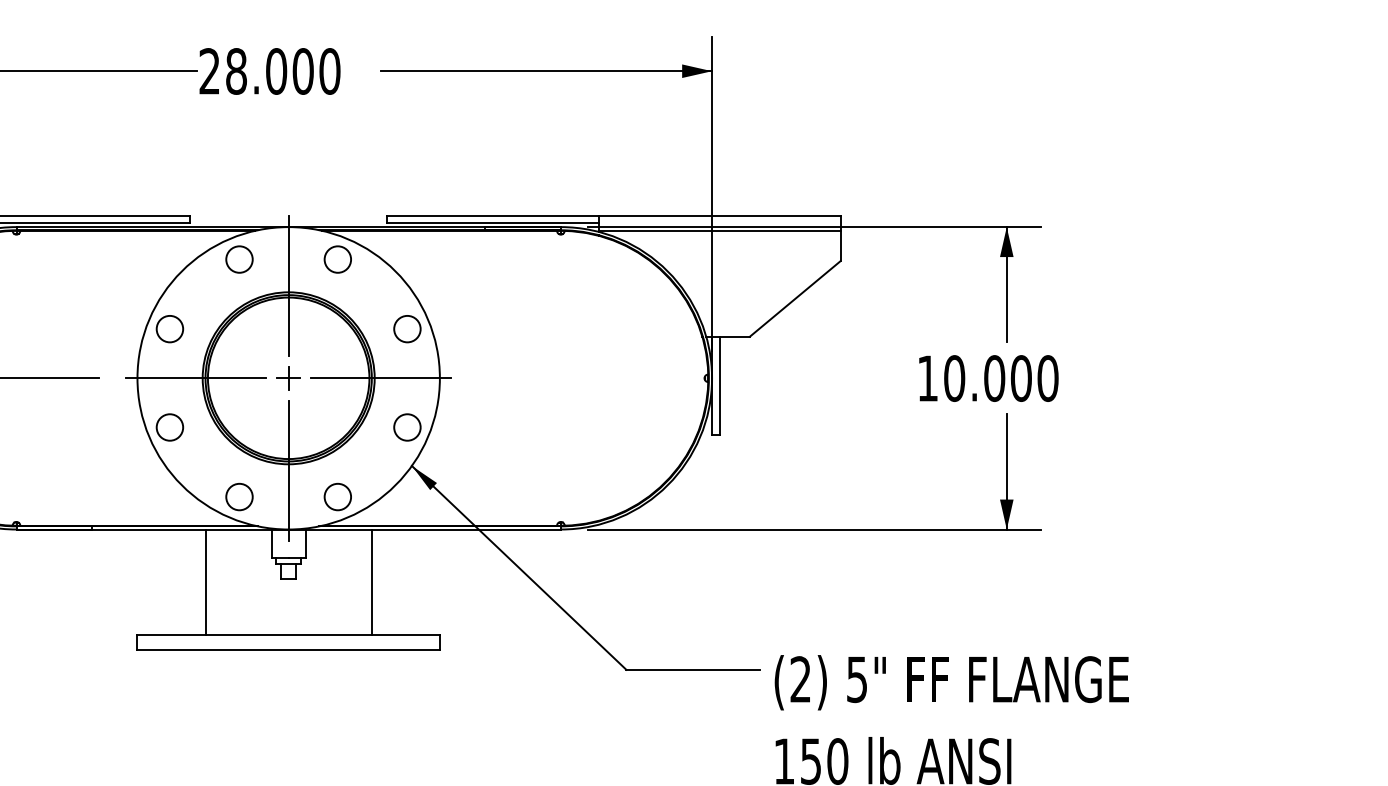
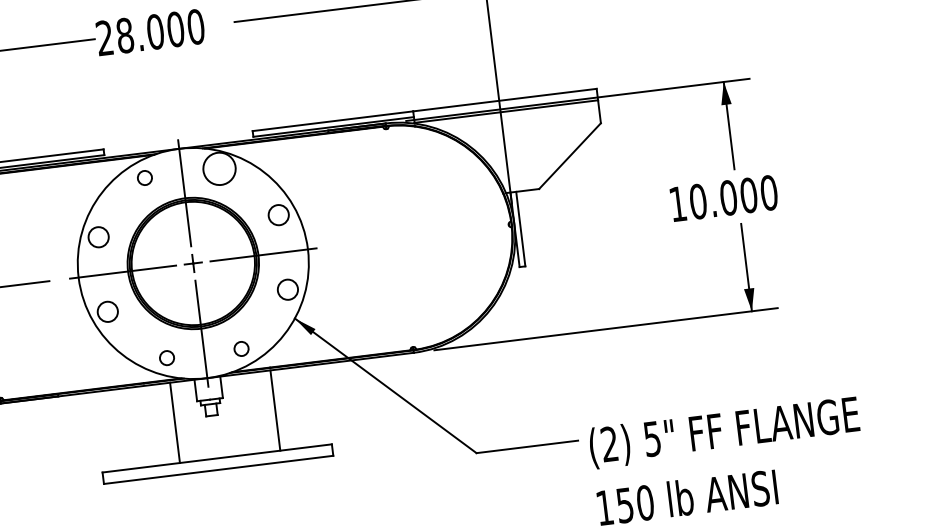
circle: (239, 259) -> (144, 177), size x0.7
circle: (337, 259) -> (219, 168), size x1.6
circle: (239, 496) -> (167, 357), size x0.7
circle: (337, 496) -> (241, 348), size x0.7
line: (205, 582) -> (175, 422), moved

